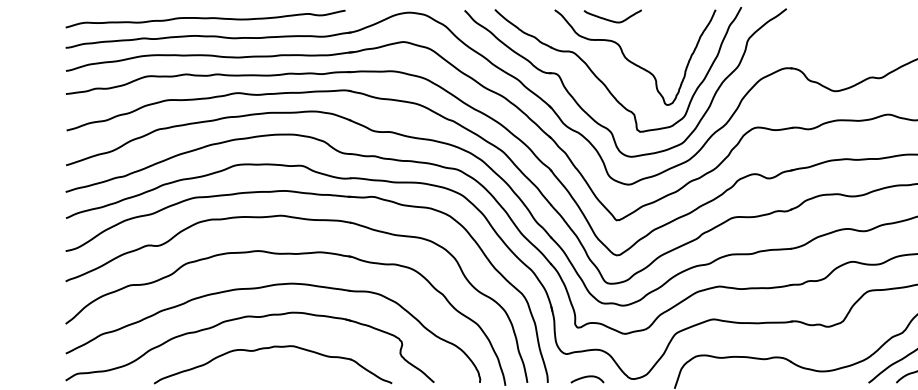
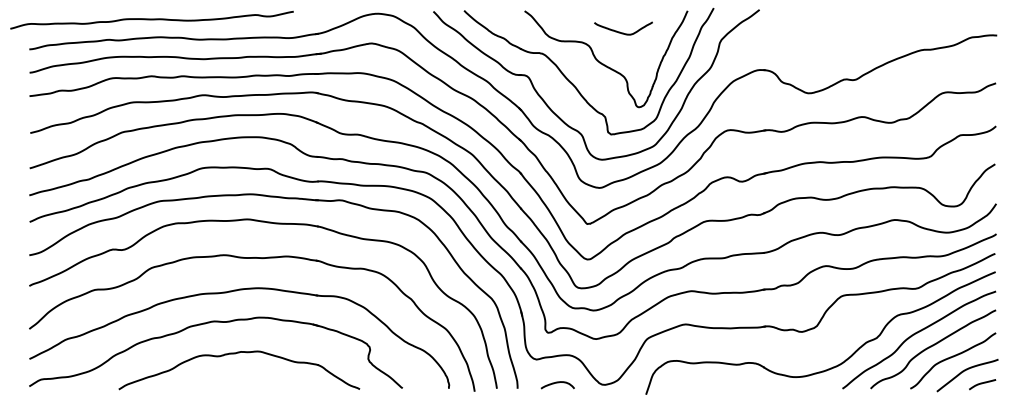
curve: (205, 18) -> (151, 19), moved
curve: (612, 20) -> (623, 32), moved

